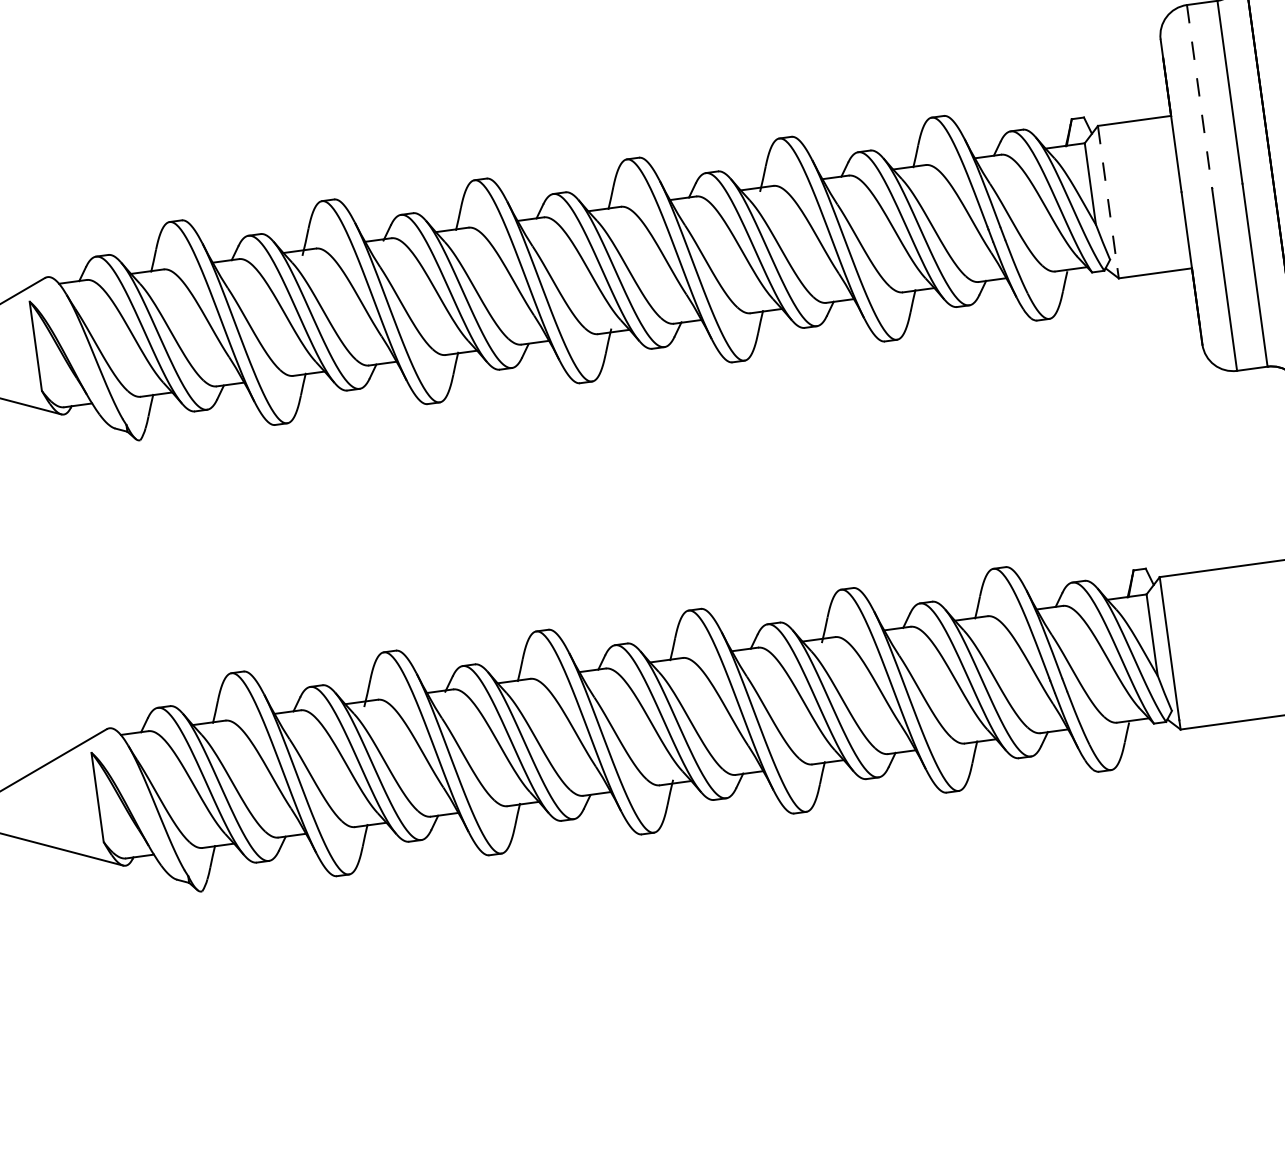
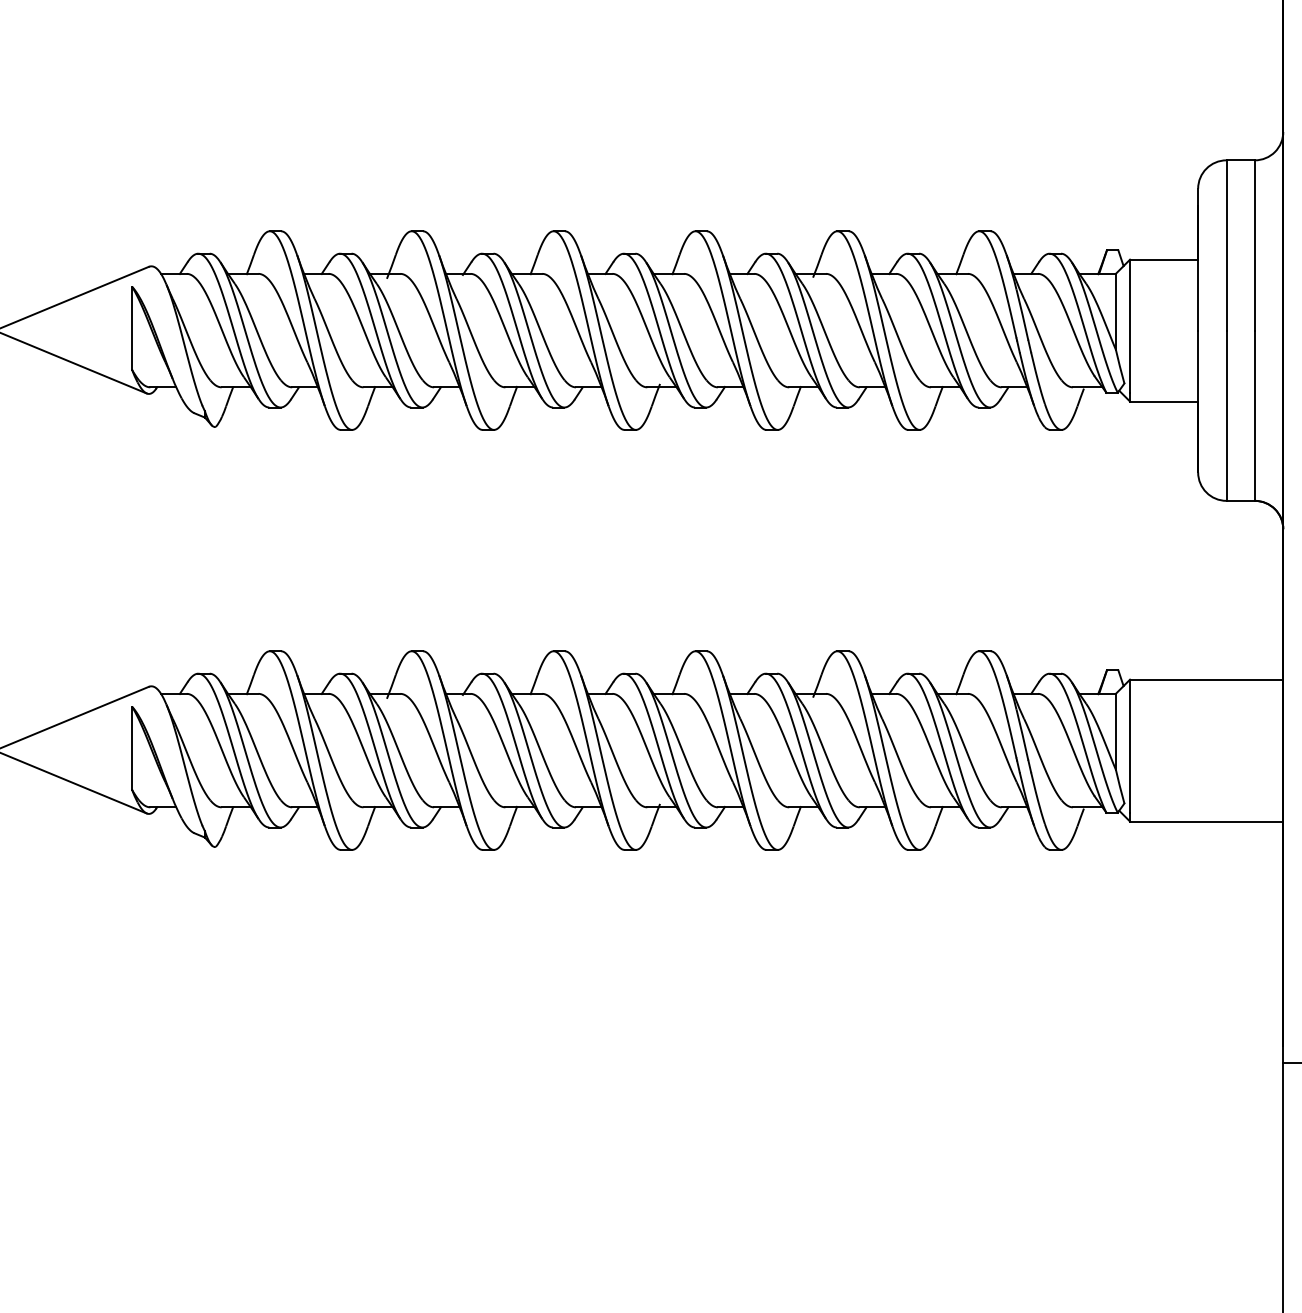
line: (1199, 96) -> (1226, 245), dashed -> solid
line: (1108, 197) -> (1130, 326), dashed -> solid

